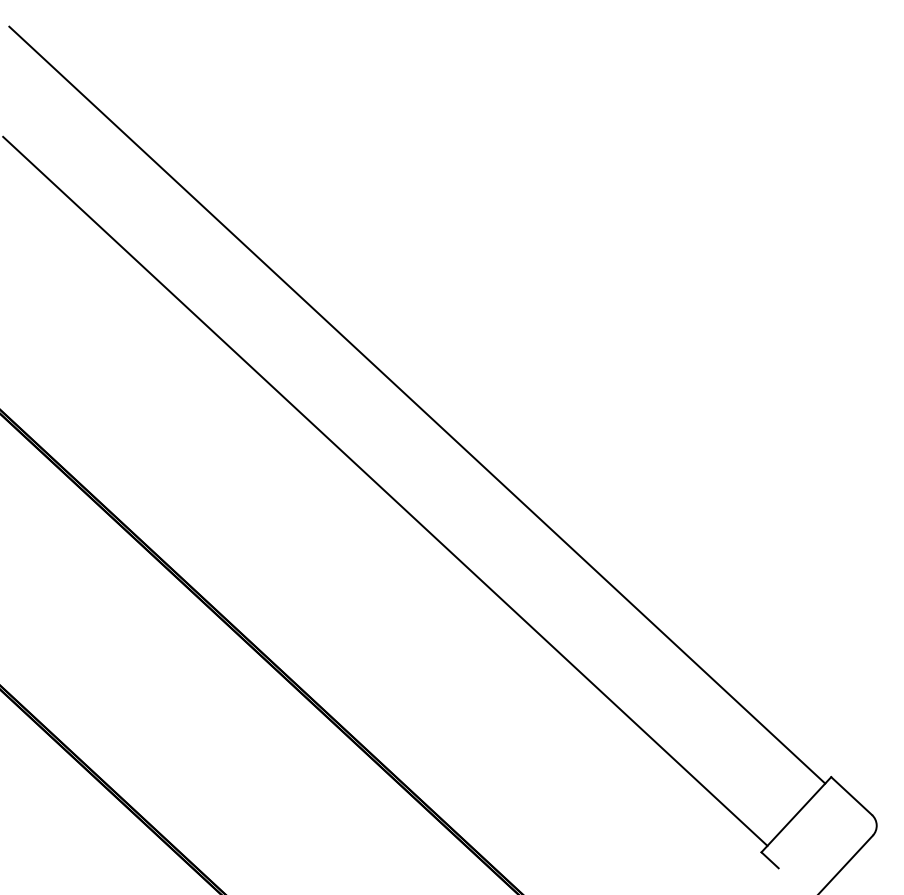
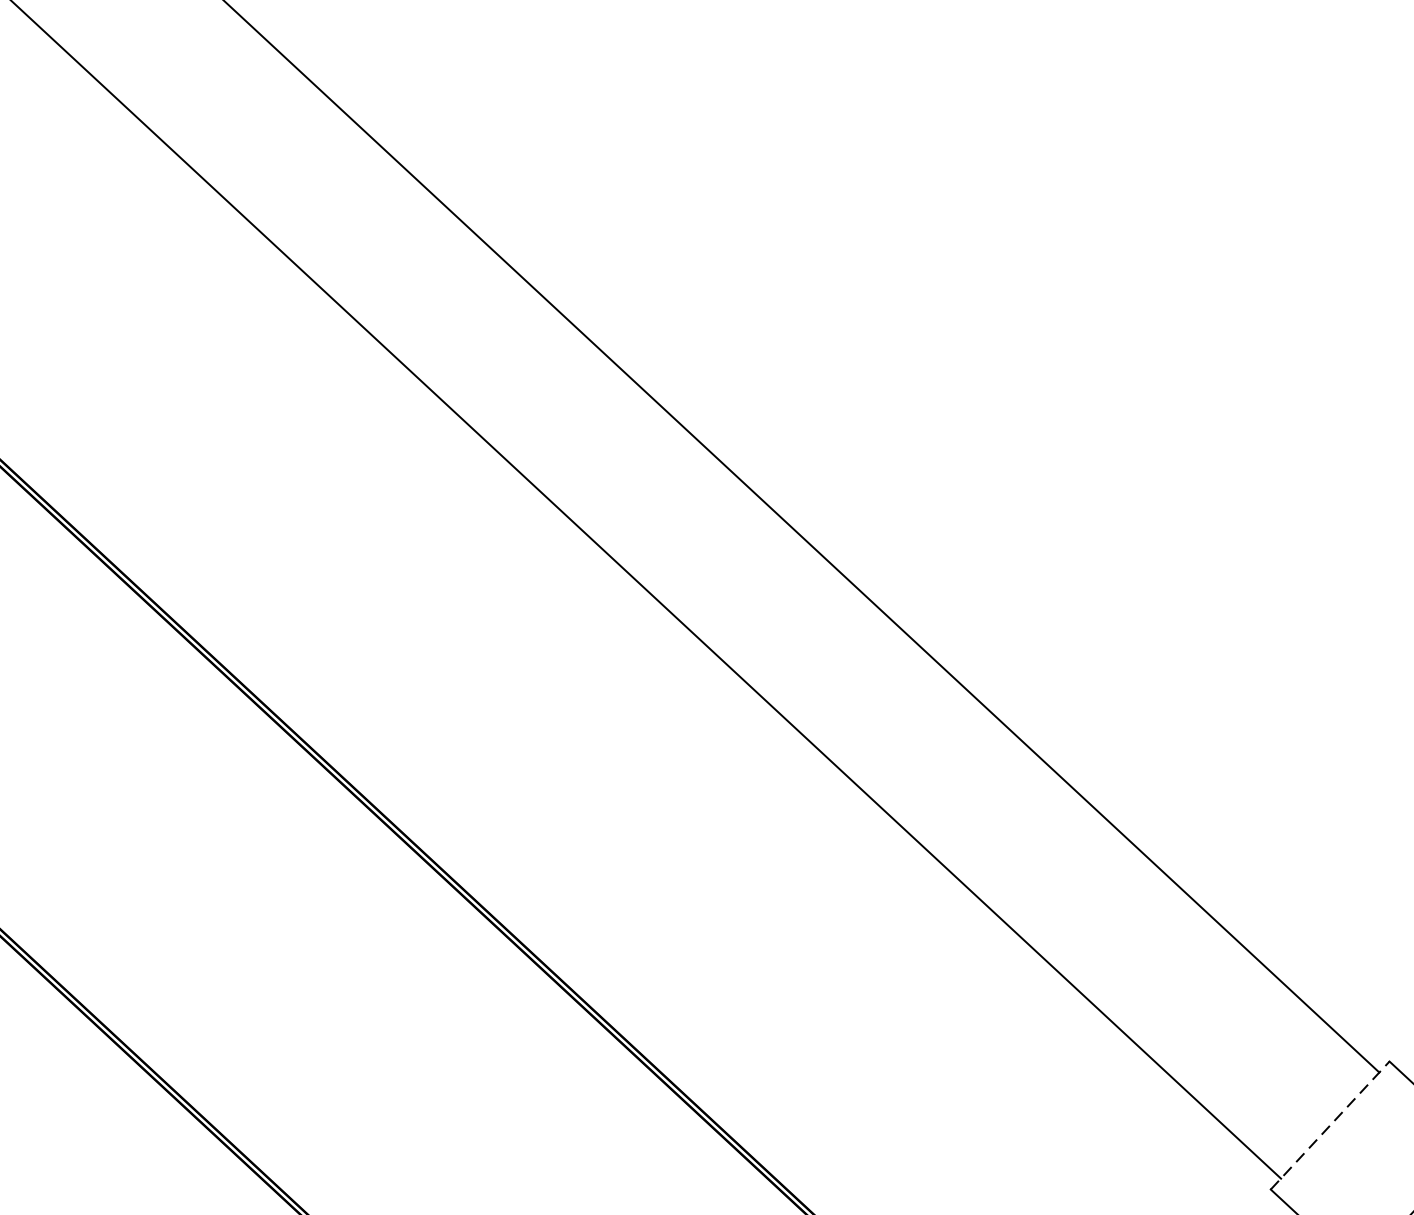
line: (796, 814) -> (1330, 1125), solid -> dashed

